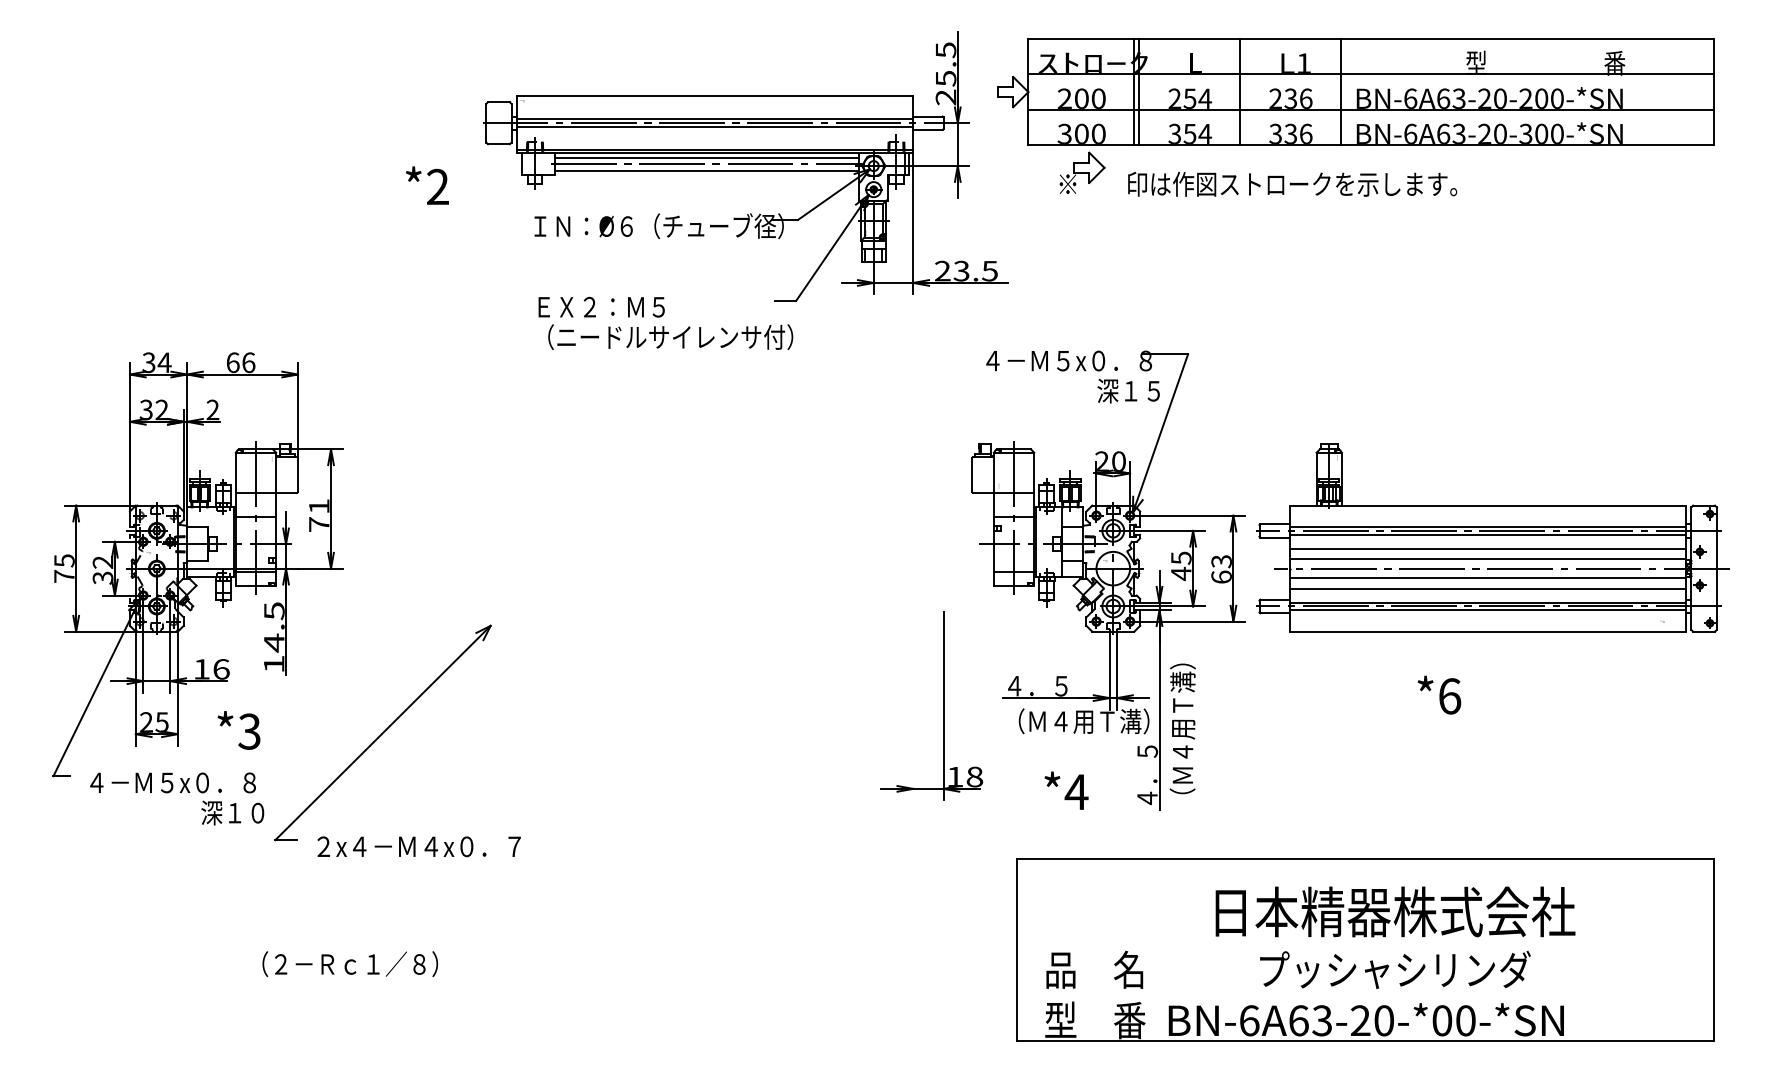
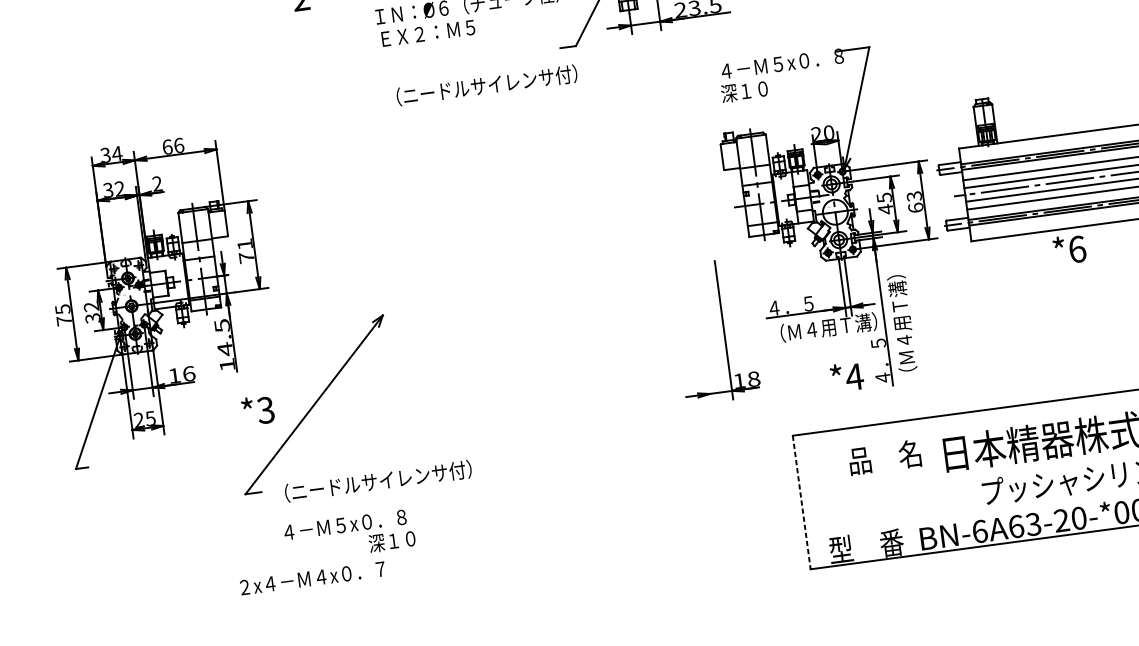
text: (601, 306) -> (428, 32), moved
text: (1070, 390) -> (786, 85), 深１５ -> 深１０
text: (1439, 694) -> (1069, 249), moved
text: (238, 730) -> (257, 410), moved
text: (1066, 790) -> (847, 376), moved
text: (177, 798) -> (350, 536), moved
text: (449, 846) -> (374, 481), ２x４－Ｍ４x０．７ -> （ニードルサイレンサ付）
line: (1016, 950) -> (801, 502), solid -> dashed
text: (350, 963) -> (312, 577), （２－Ｒｃ１／８） -> ２x４－Ｍ４x０．７
text: (1094, 969) -> (884, 457), moved

